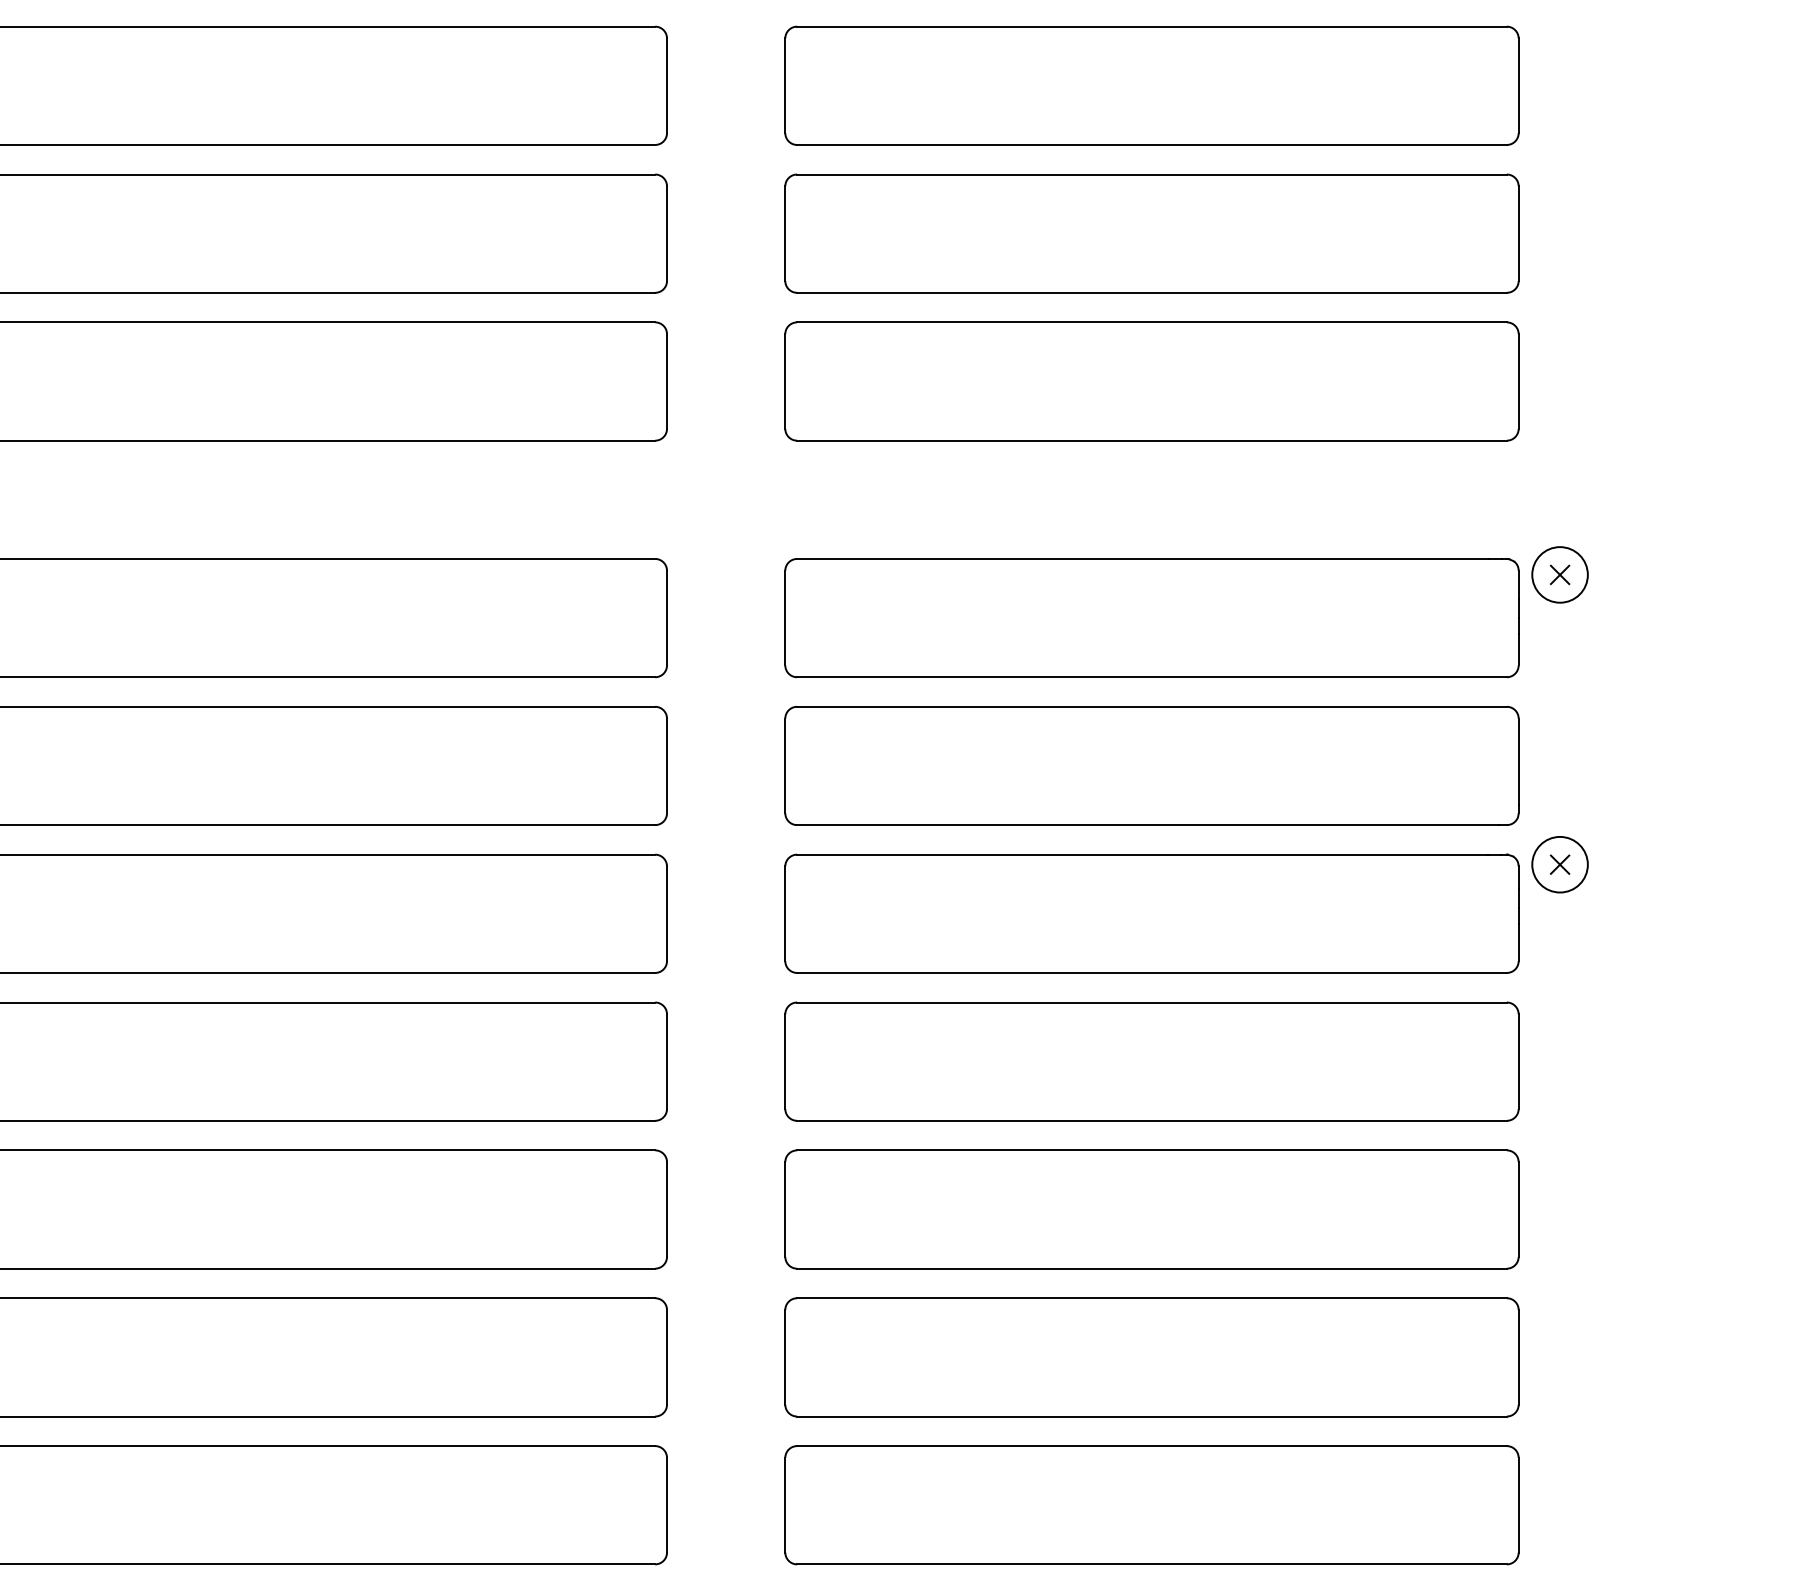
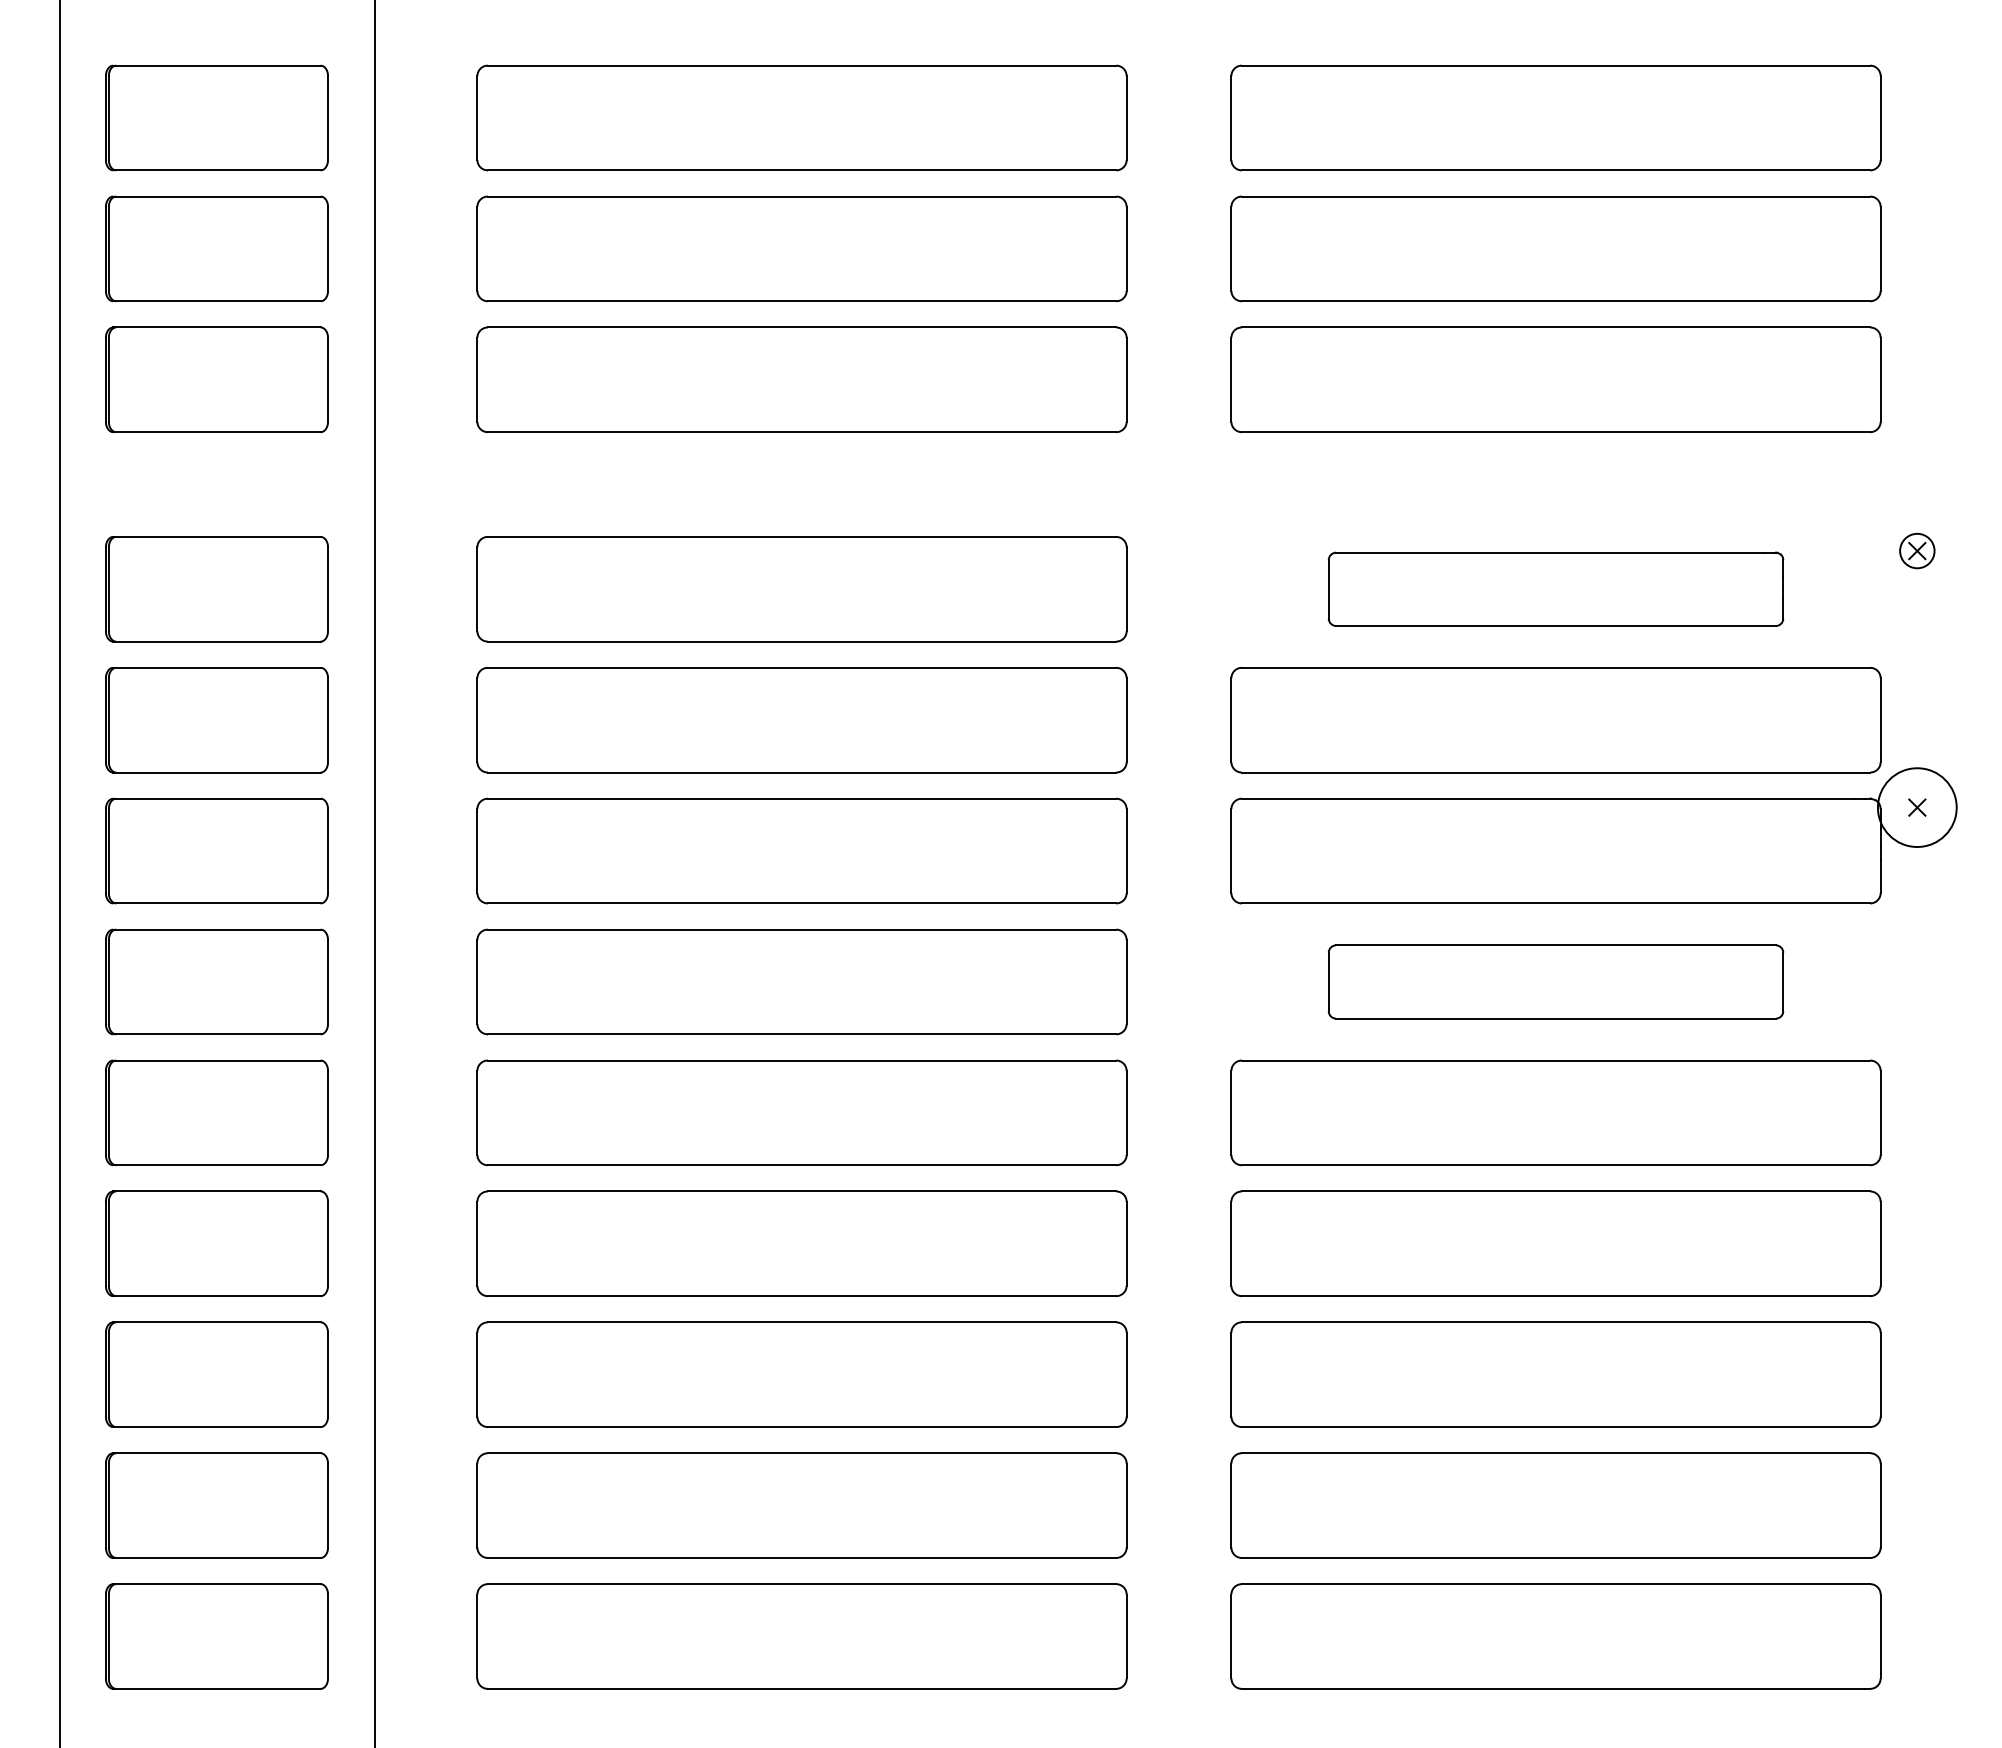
circle: (1559, 574) -> (1916, 550), size x0.7
part: (1151, 618) -> (1555, 589), size x0.7
circle: (1559, 864) -> (1916, 807), size x1.6
part: (1151, 1061) -> (1555, 981), size x0.7

